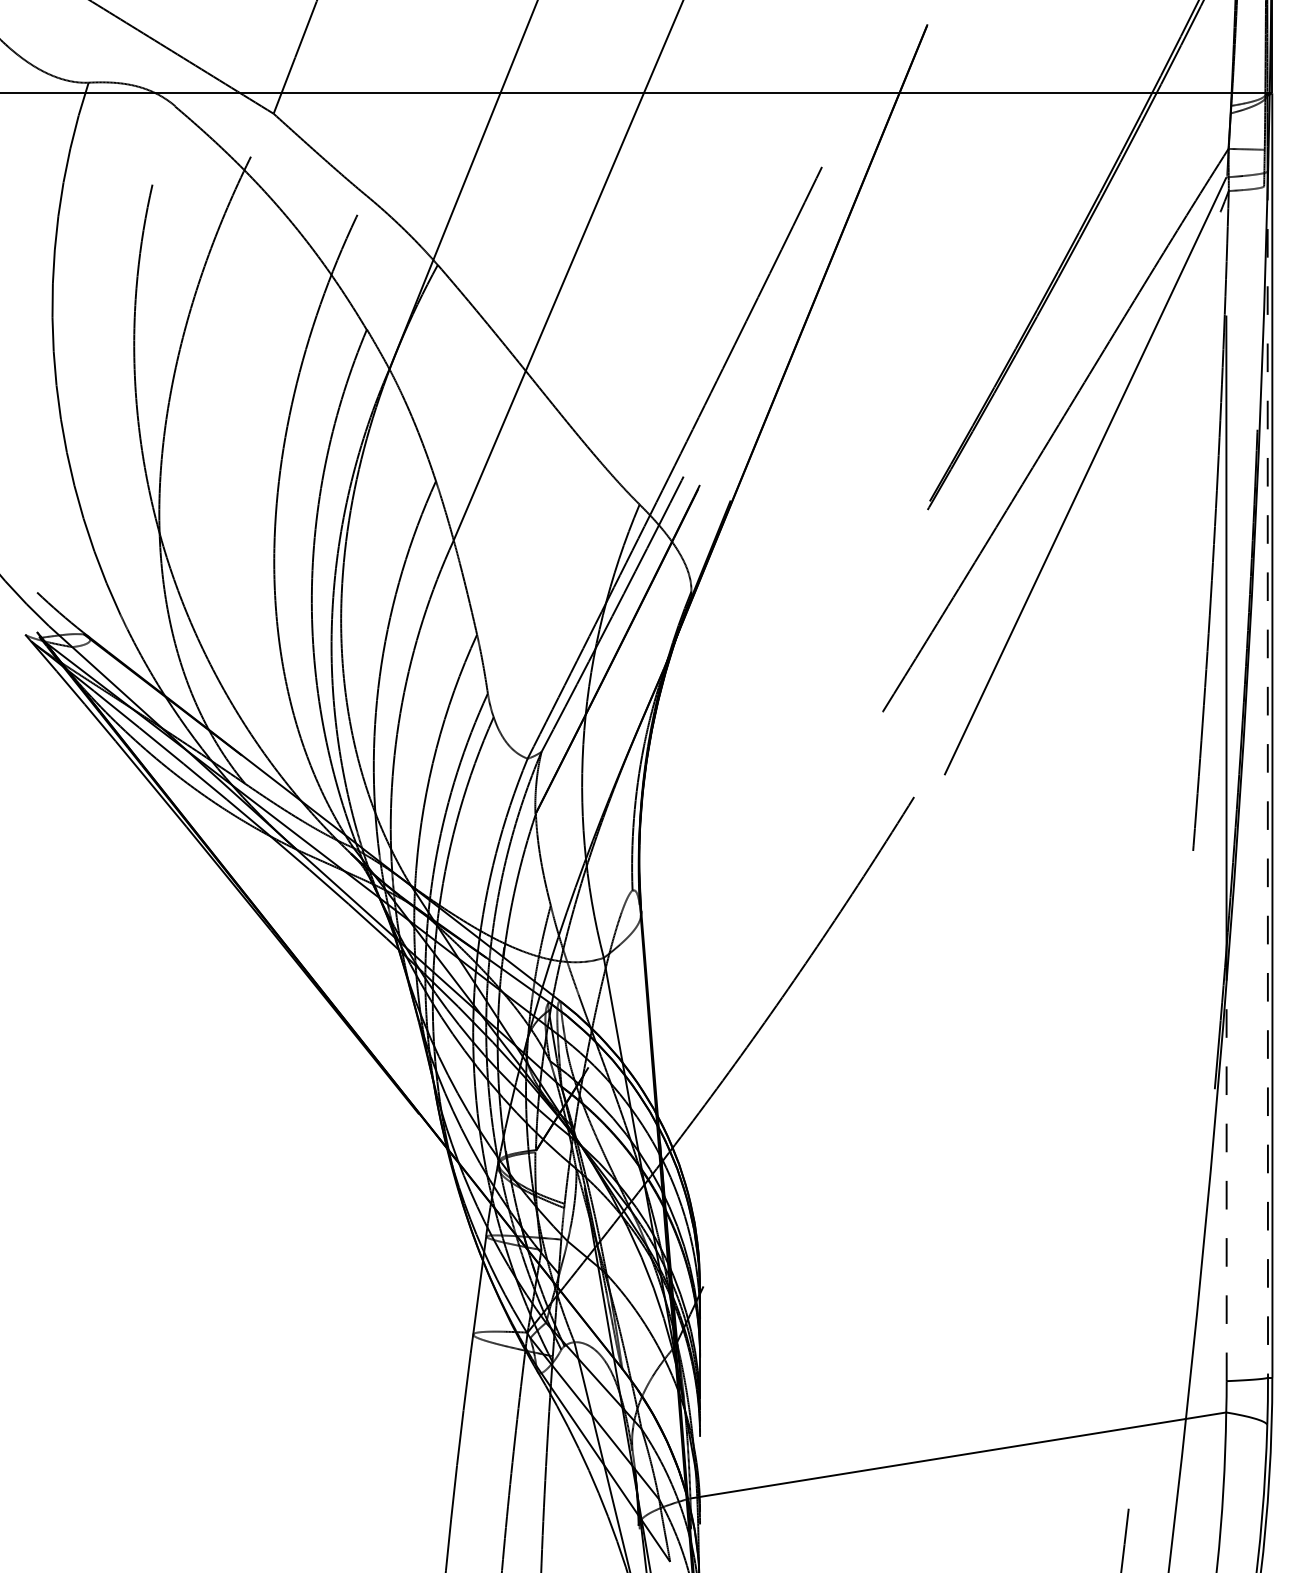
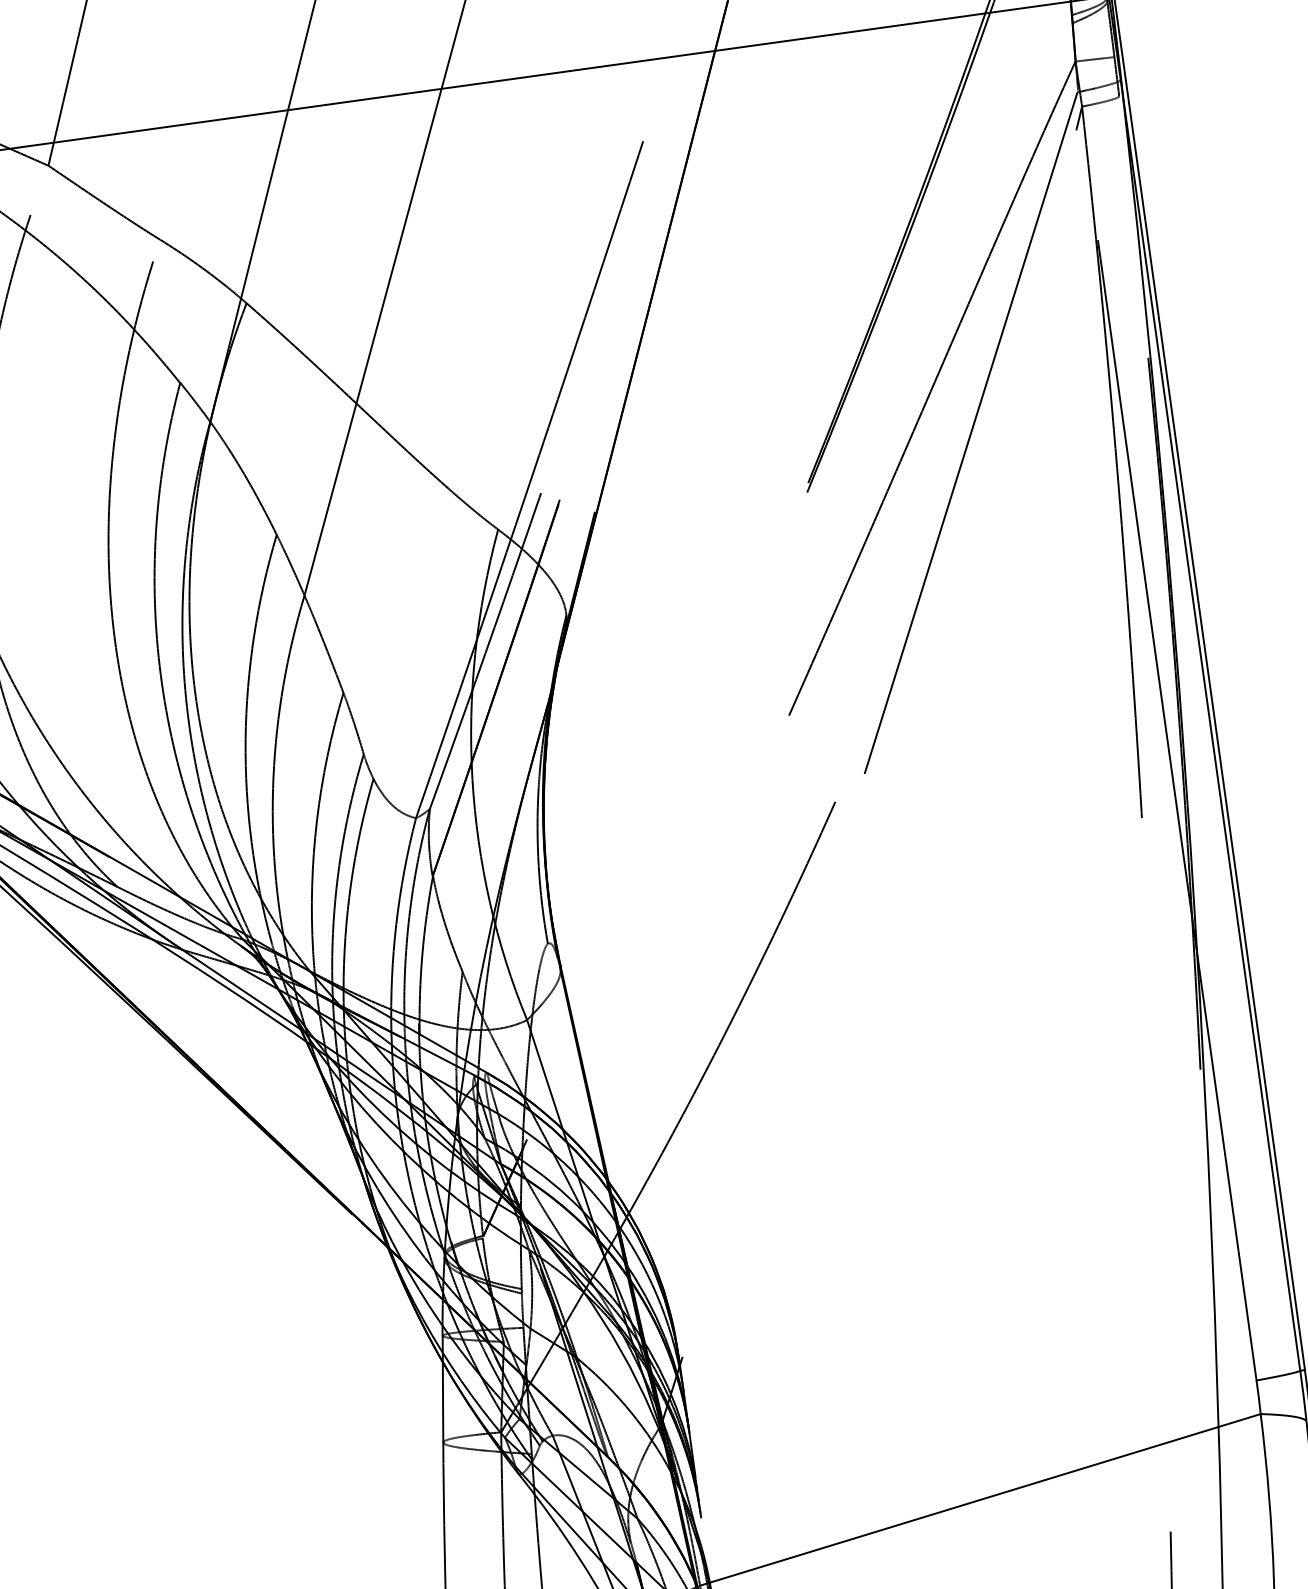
line: (1267, 774) -> (1210, 725), dashed -> solid
line: (1226, 1178) -> (1226, 1163), dashed -> solid

